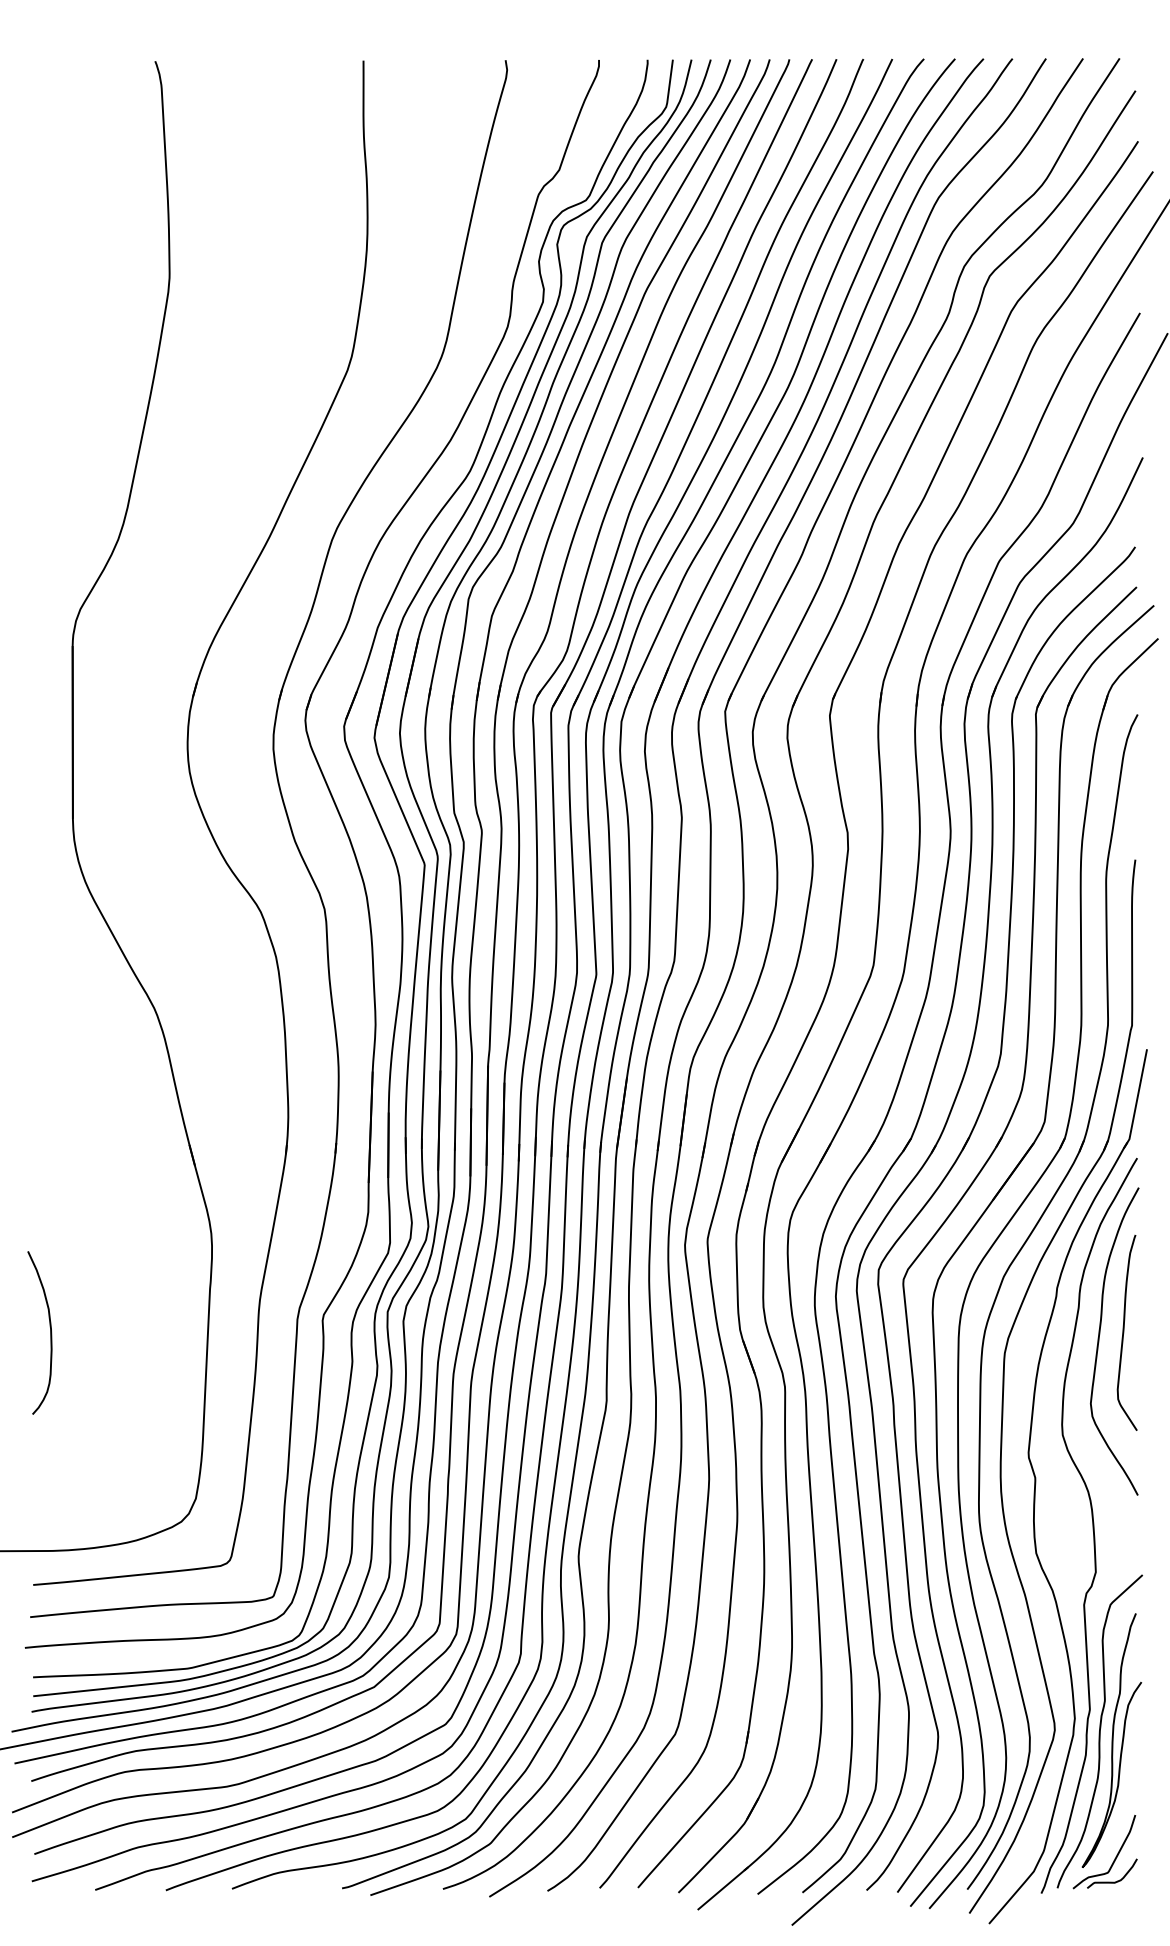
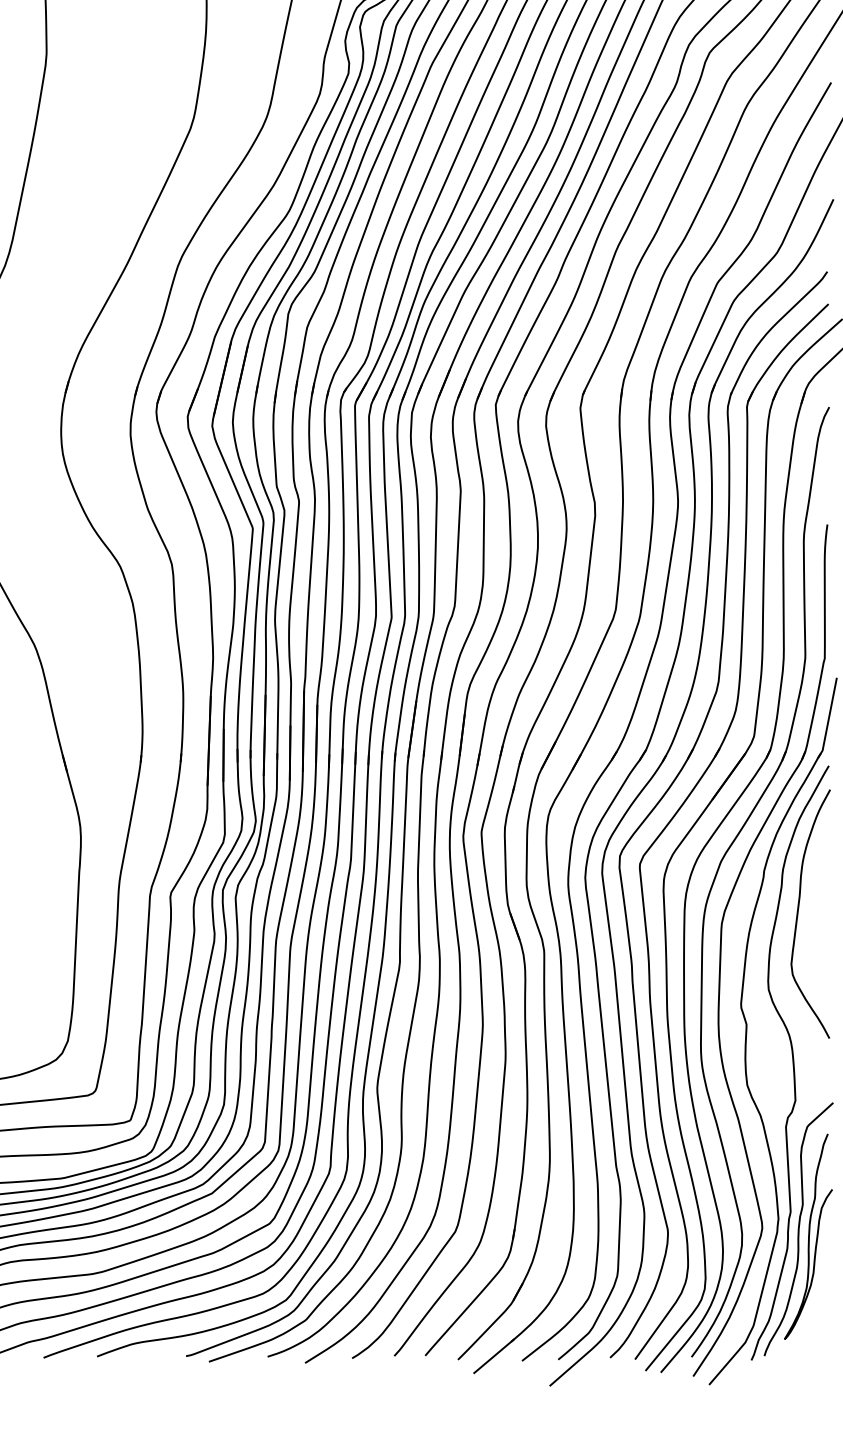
curve: (1124, 1332) -> (818, 906), removed
part: (1114, 1858) -> (810, 1332), removed

